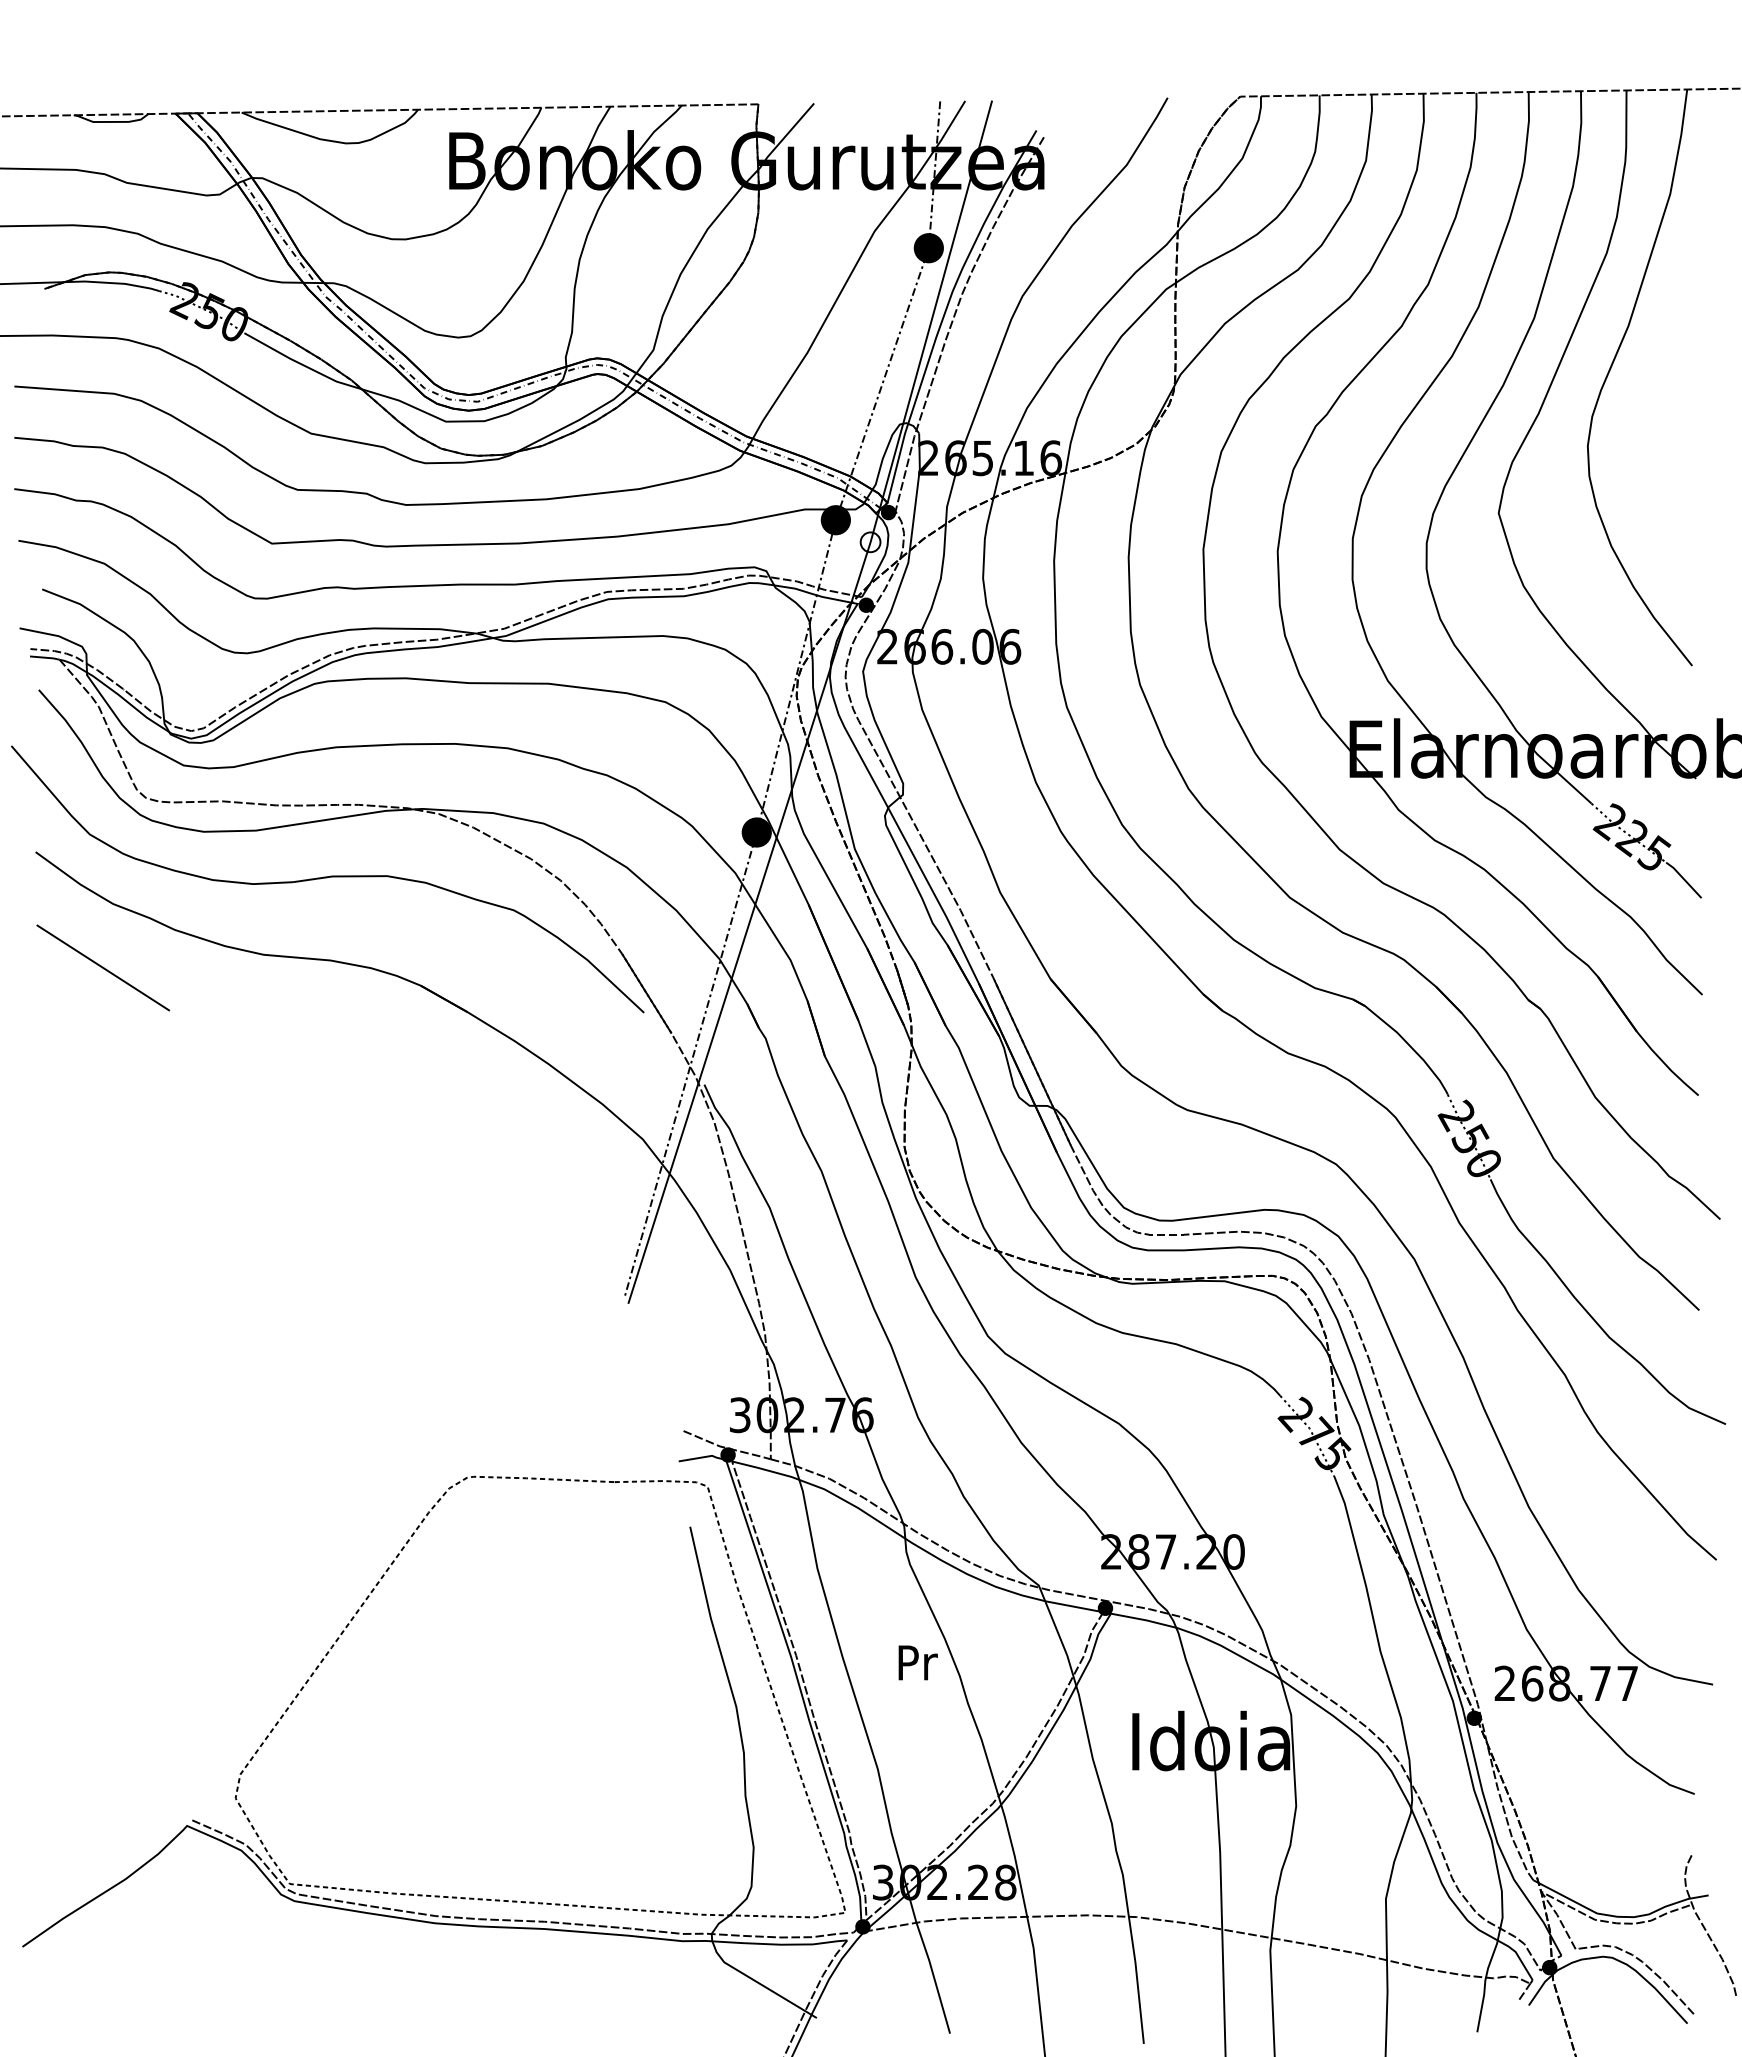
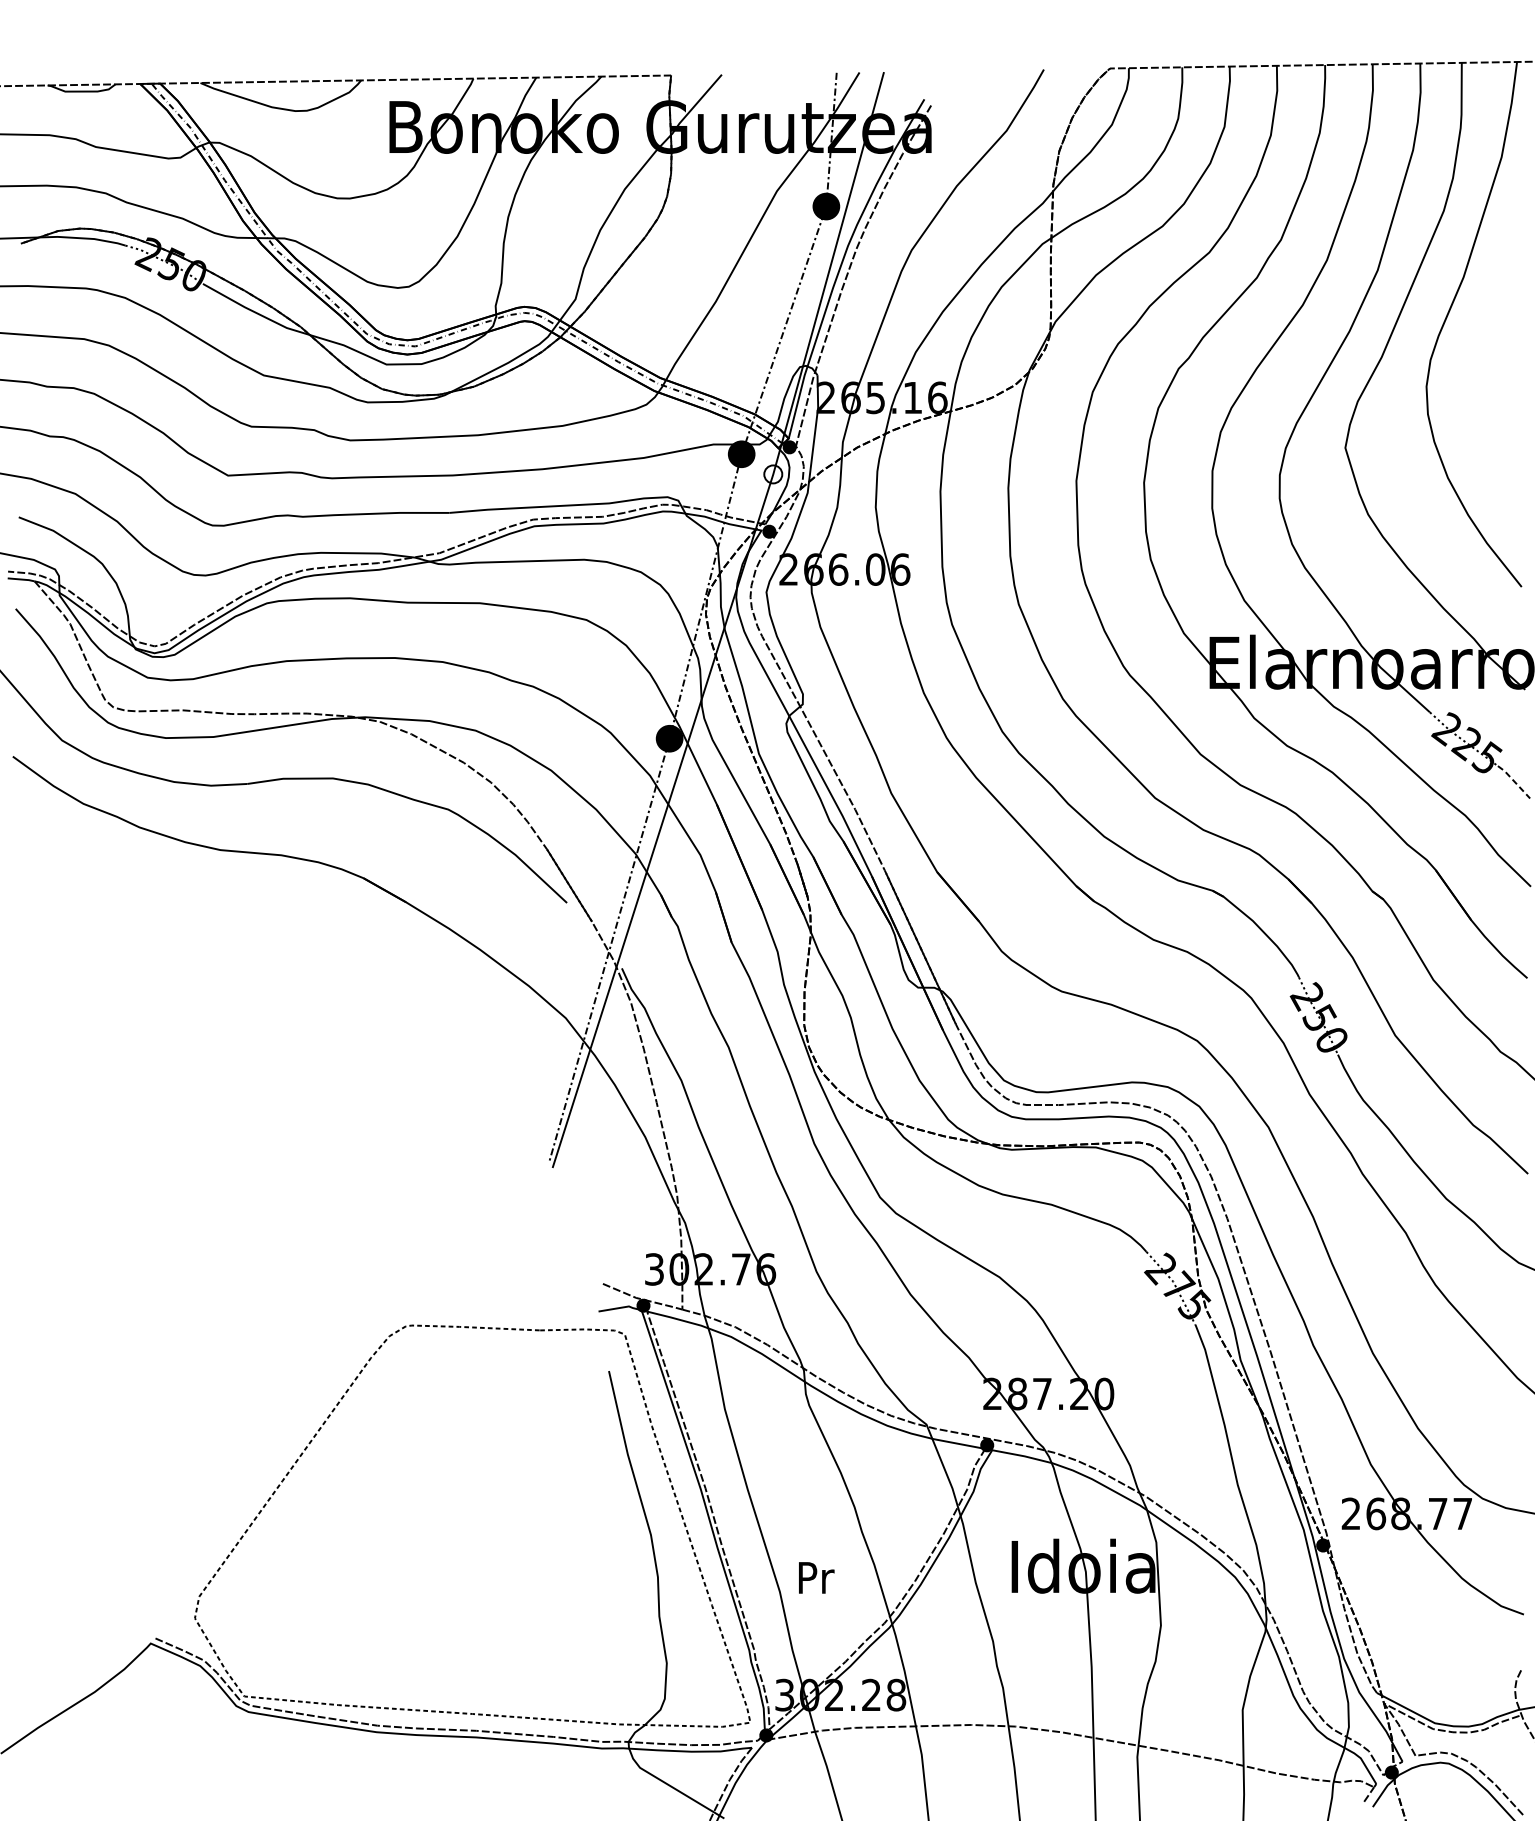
line: (1684, 879) -> (1514, 781), solid -> dashed
line: (103, 967) -> (74, 861), removed
text: (917, 1662) -> (816, 1577), moved

